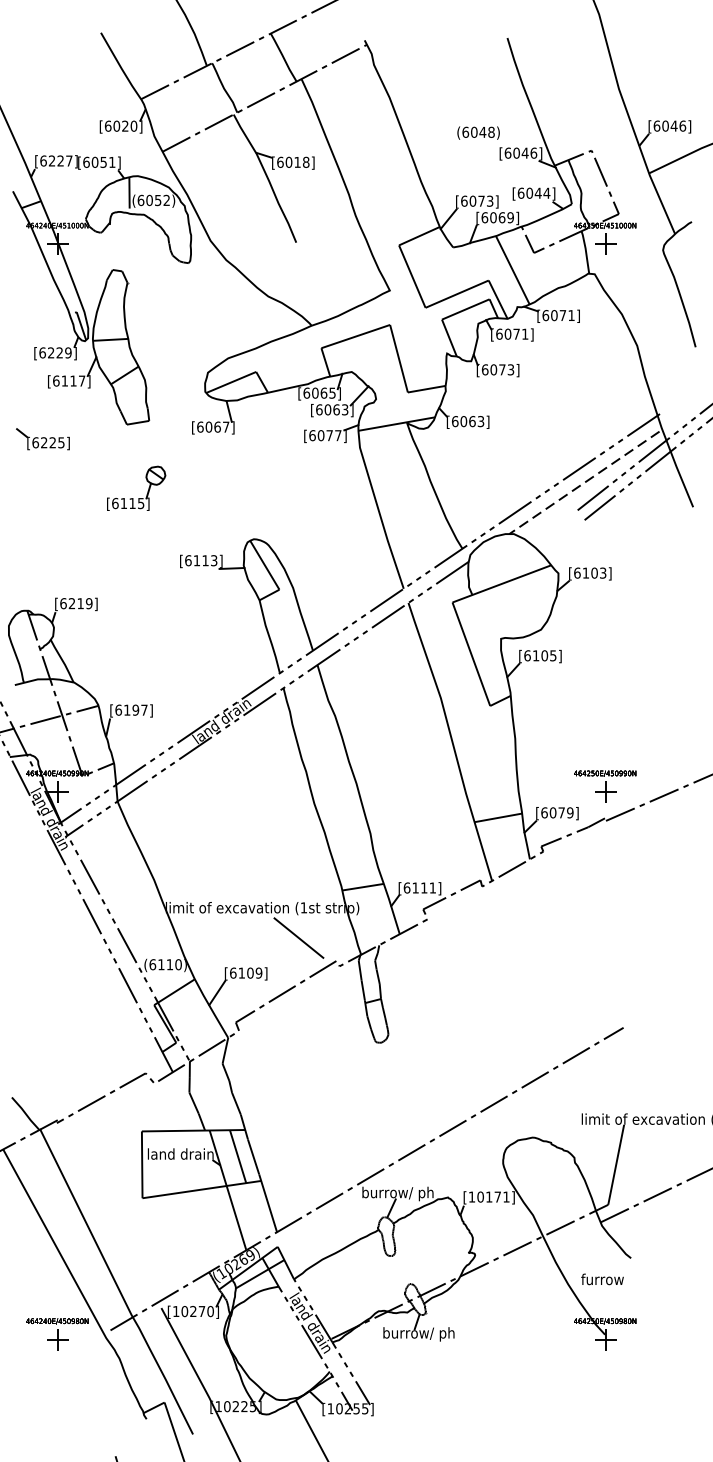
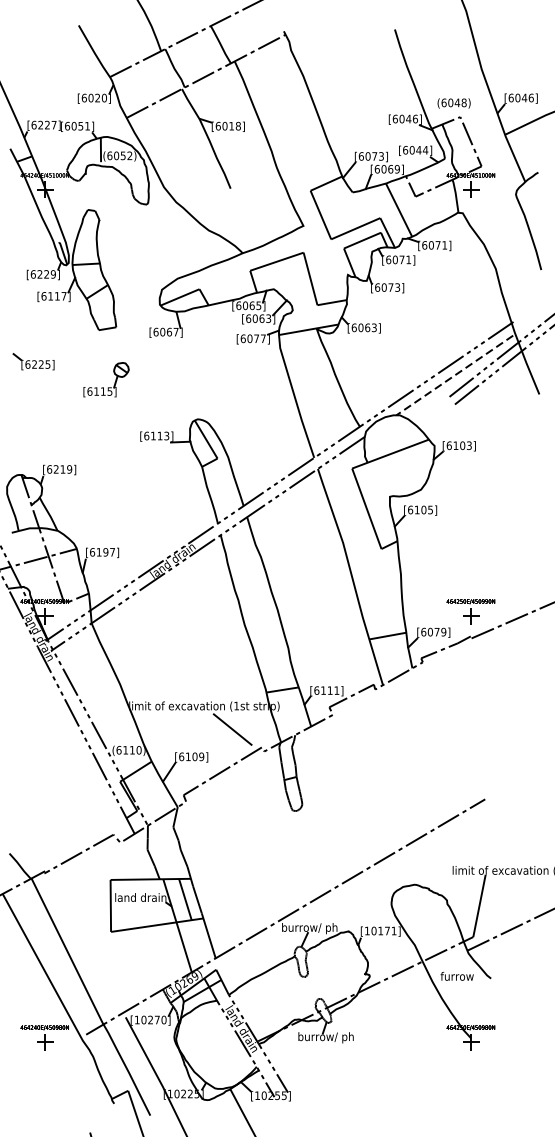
text: (478, 132) -> (454, 102), moved
part: (42, 439) -> (33, 361), moved
text: (602, 1279) -> (457, 976), moved

